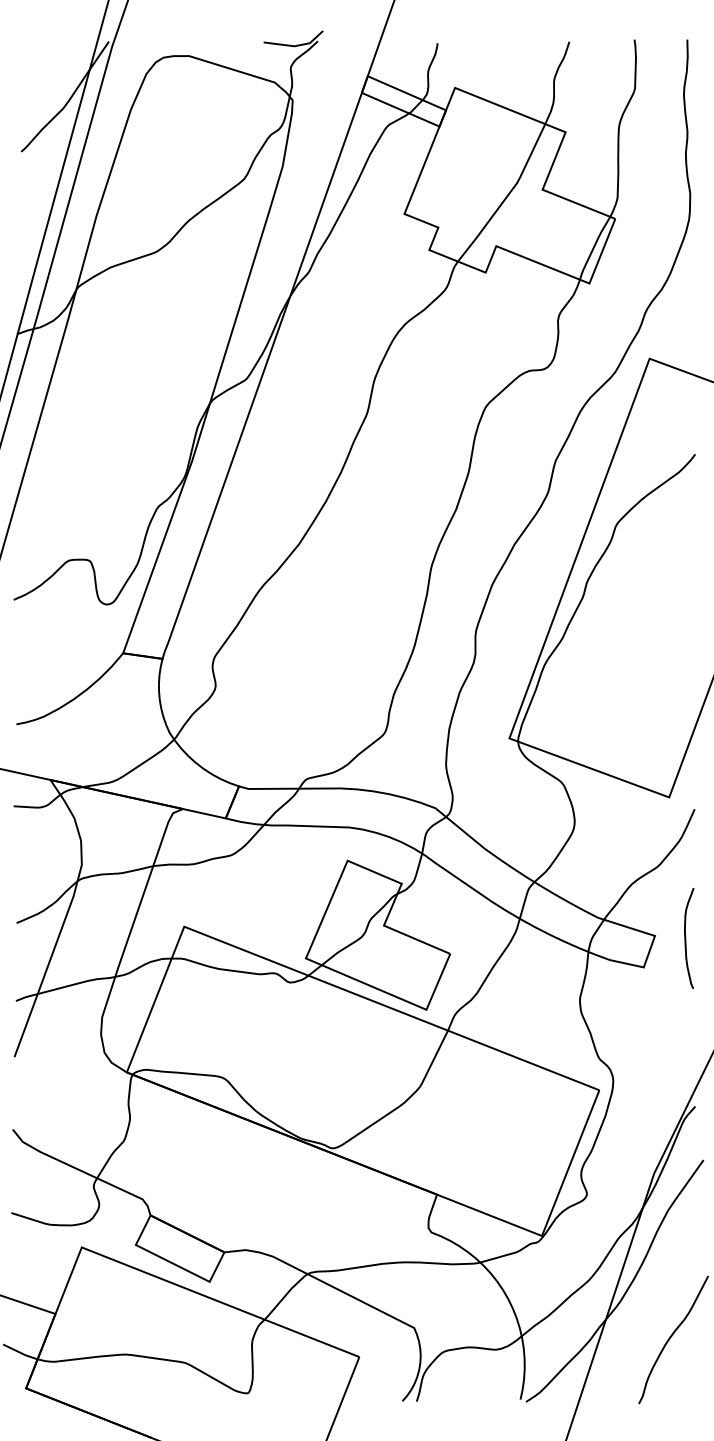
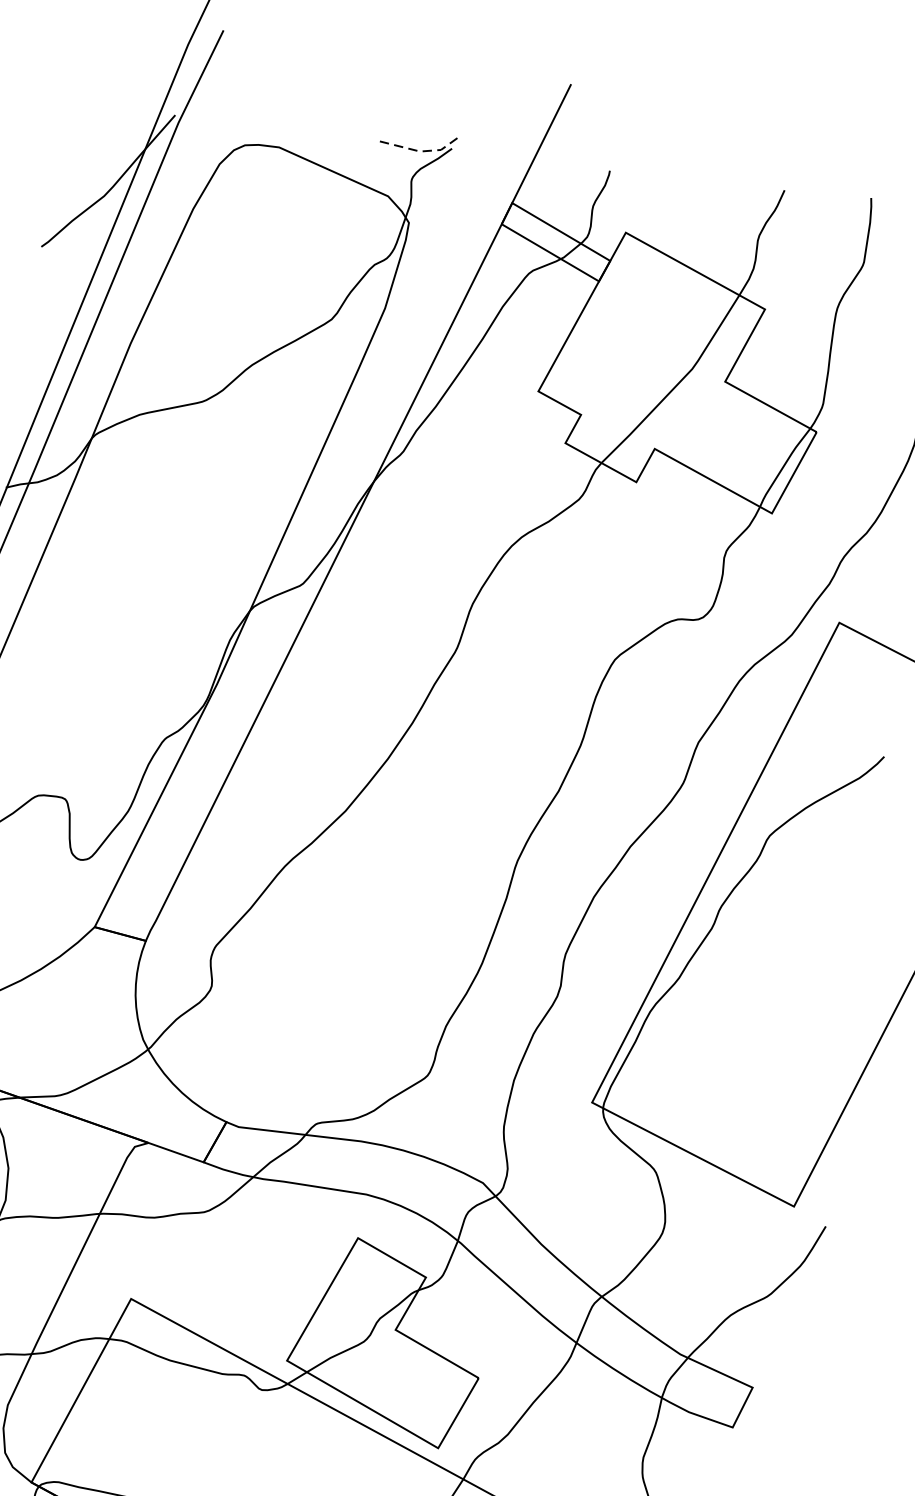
line: (296, 45) -> (422, 150), solid -> dashed
curve: (686, 938) -> (793, 1396), removed

